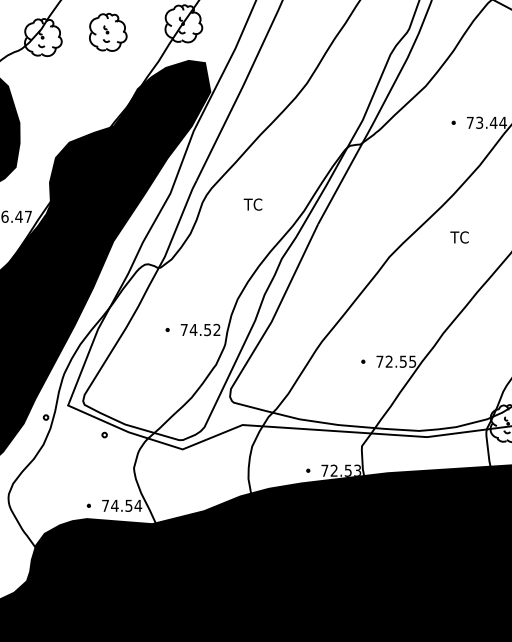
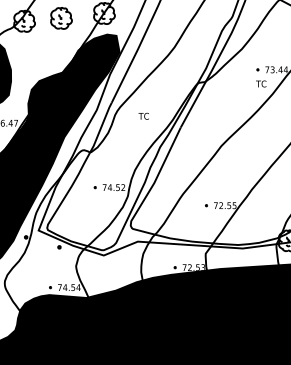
text: (460, 236) -> (261, 83), moved

